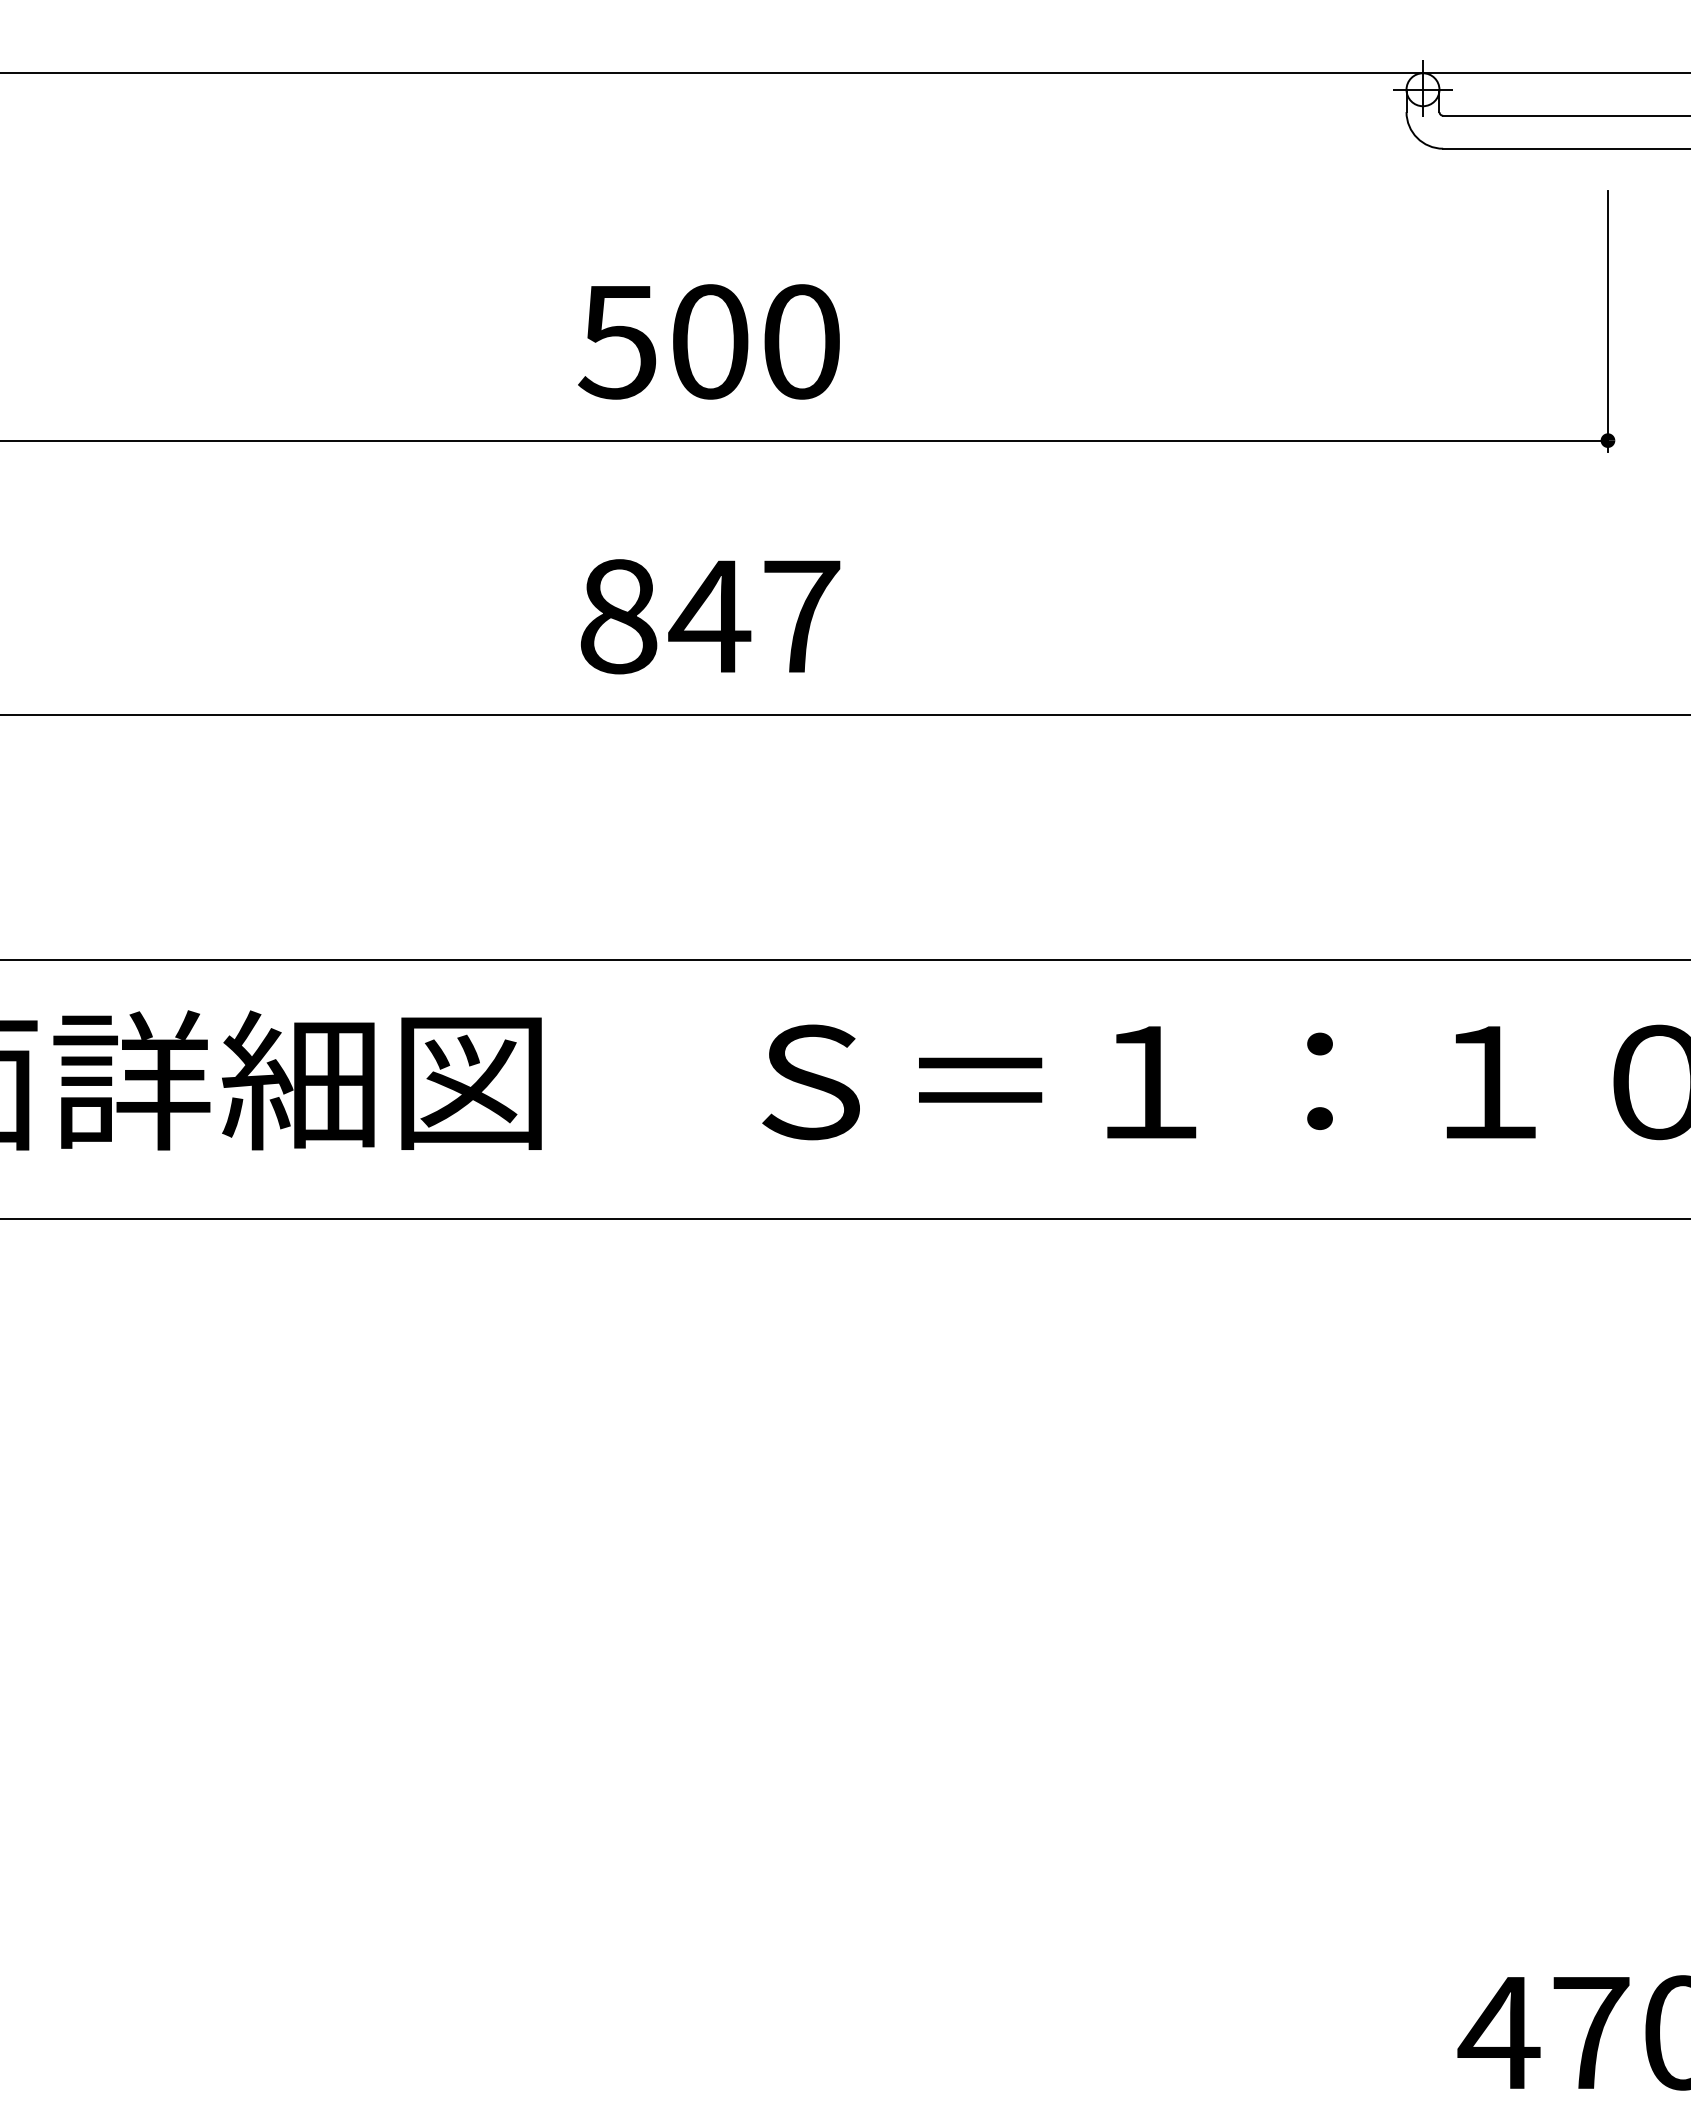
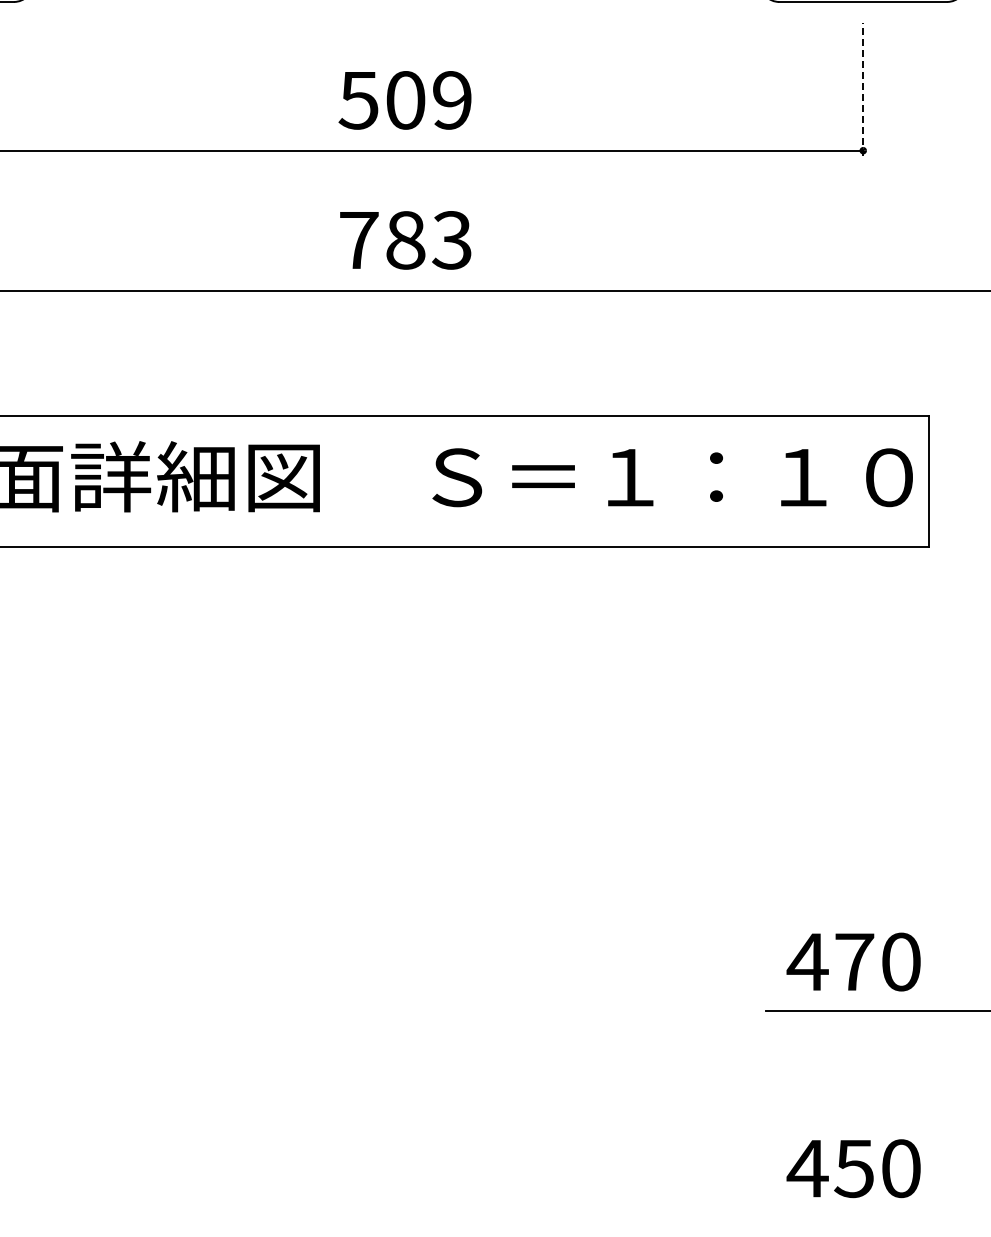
line: (1608, 320) -> (863, 89), solid -> dashed
text: (801, 342) -> (452, 100), 500 -> 509
text: (709, 616) -> (405, 240), 847 -> 783

